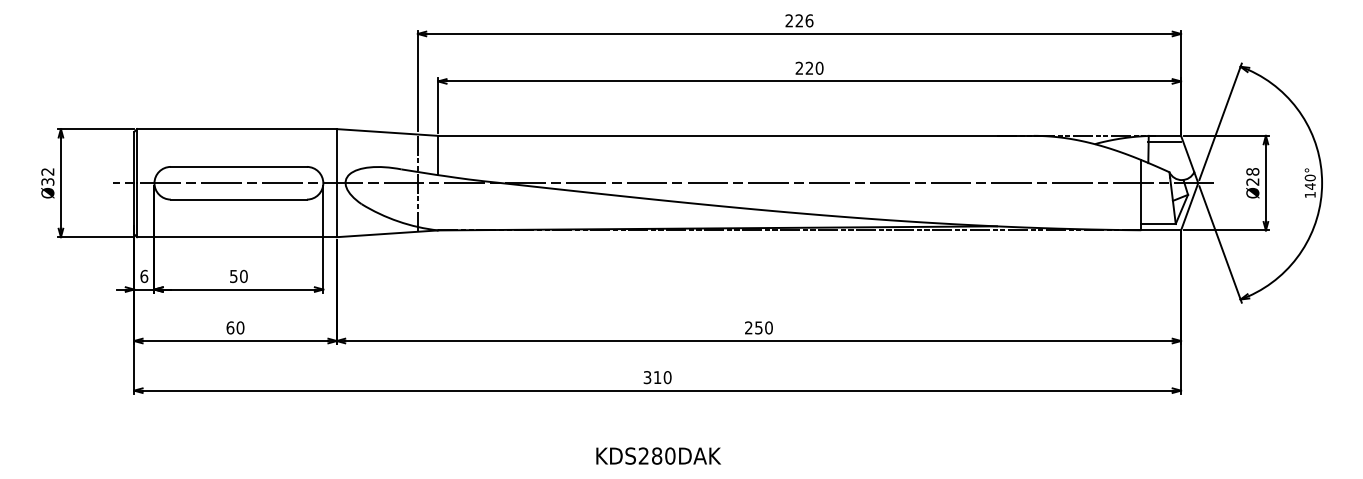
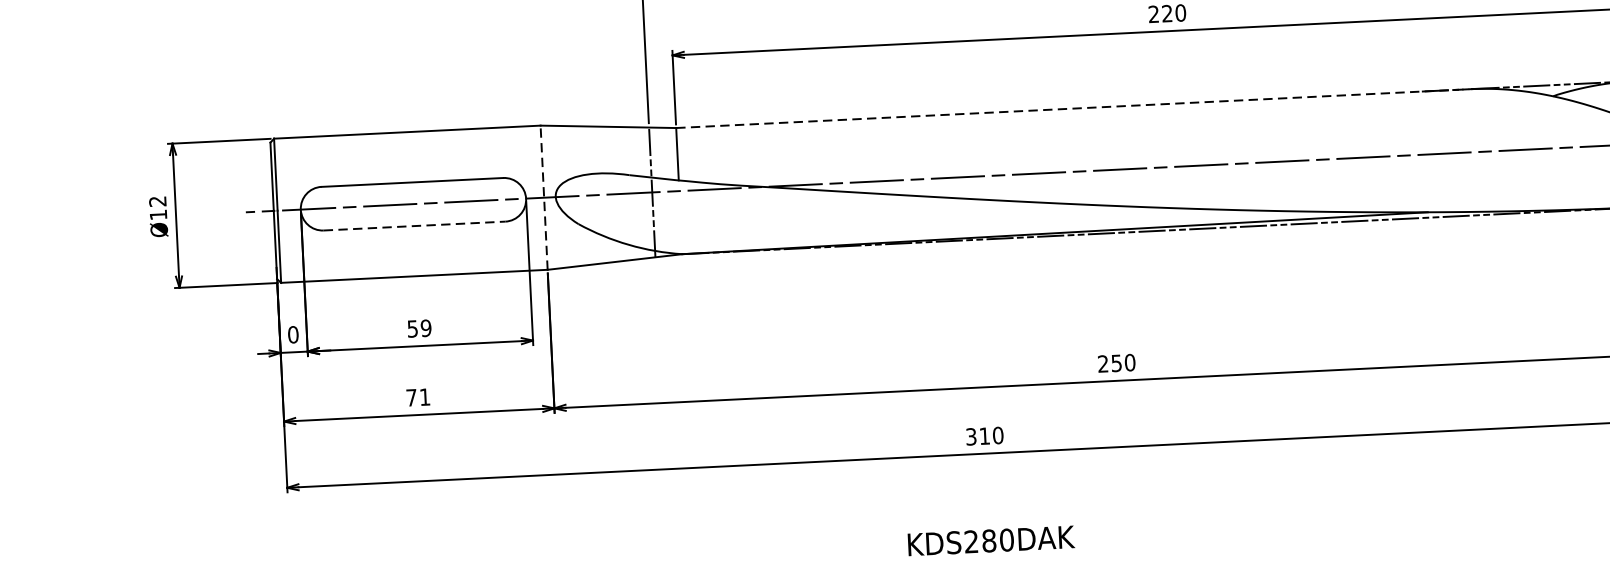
line: (737, 135) -> (1075, 108), solid -> dashed
text: (47, 181) -> (157, 214), Ø32 -> Ø12
line: (336, 182) -> (543, 196), solid -> dashed
line: (239, 199) -> (415, 225), solid -> dashed
text: (144, 275) -> (293, 333), 6 -> 0
text: (243, 276) -> (425, 328), 50 -> 59
text: (235, 327) -> (418, 396), 60 -> 71

